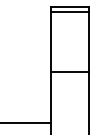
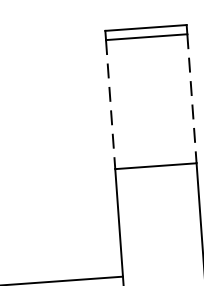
line: (51, 42) -> (111, 105), solid -> dashed
line: (89, 42) -> (192, 99), solid -> dashed

